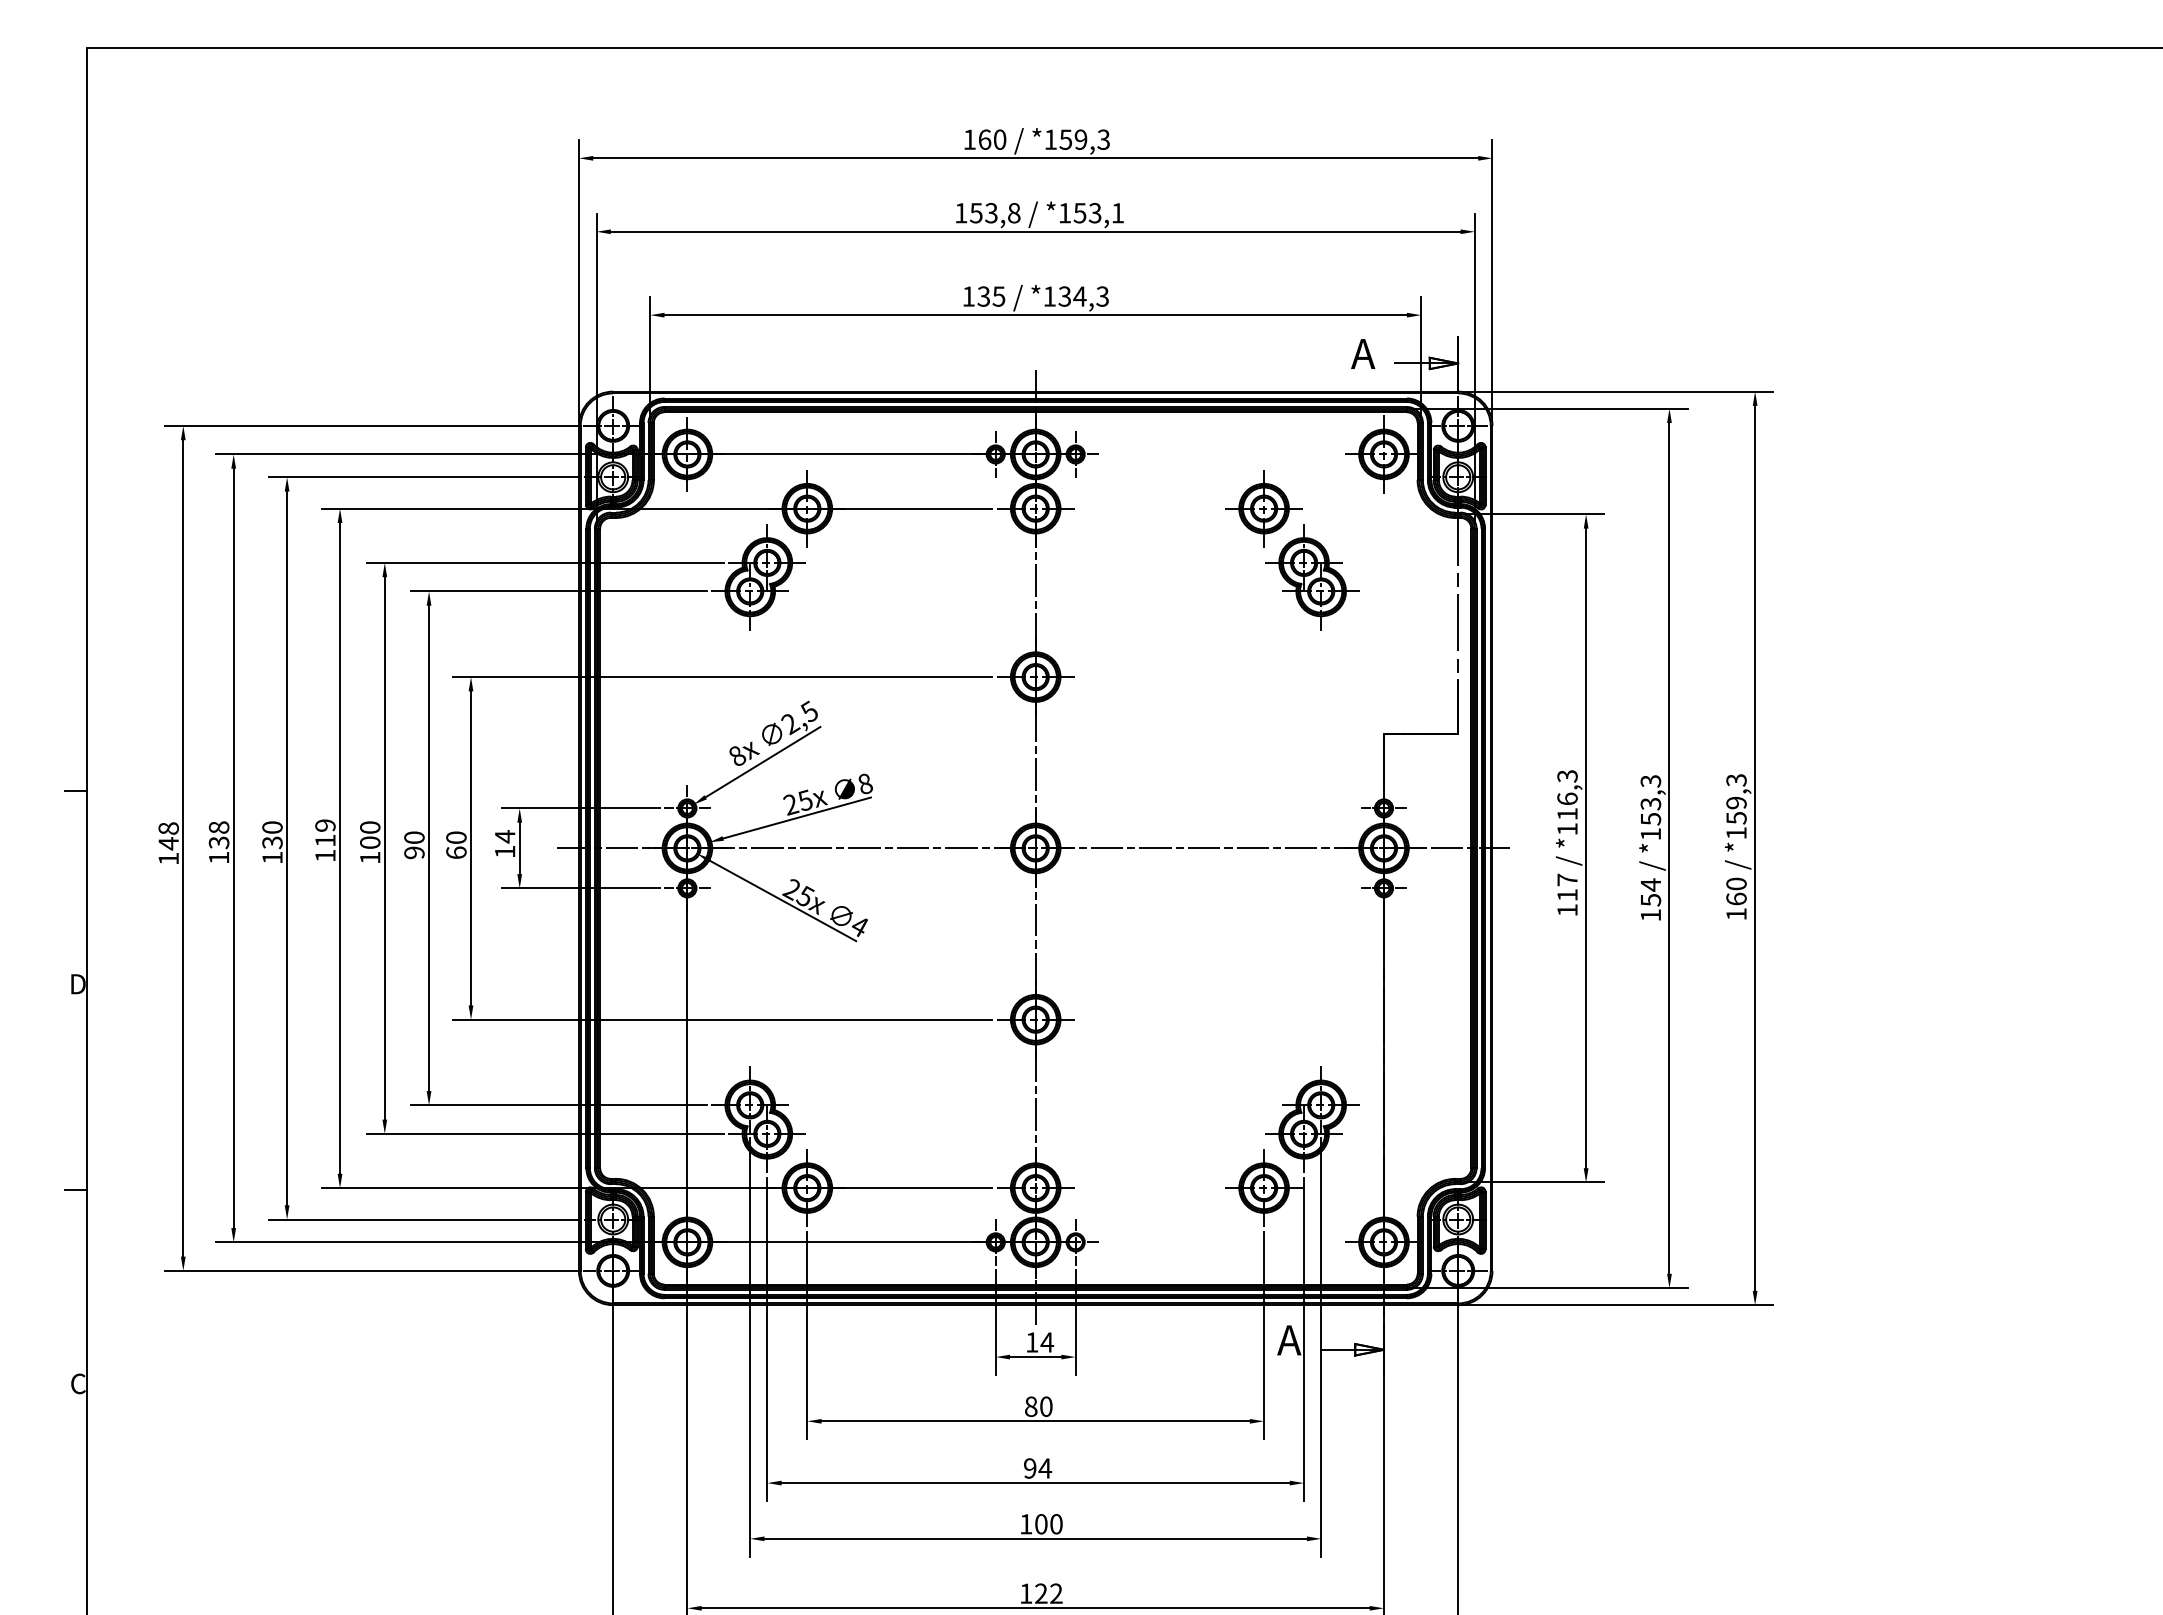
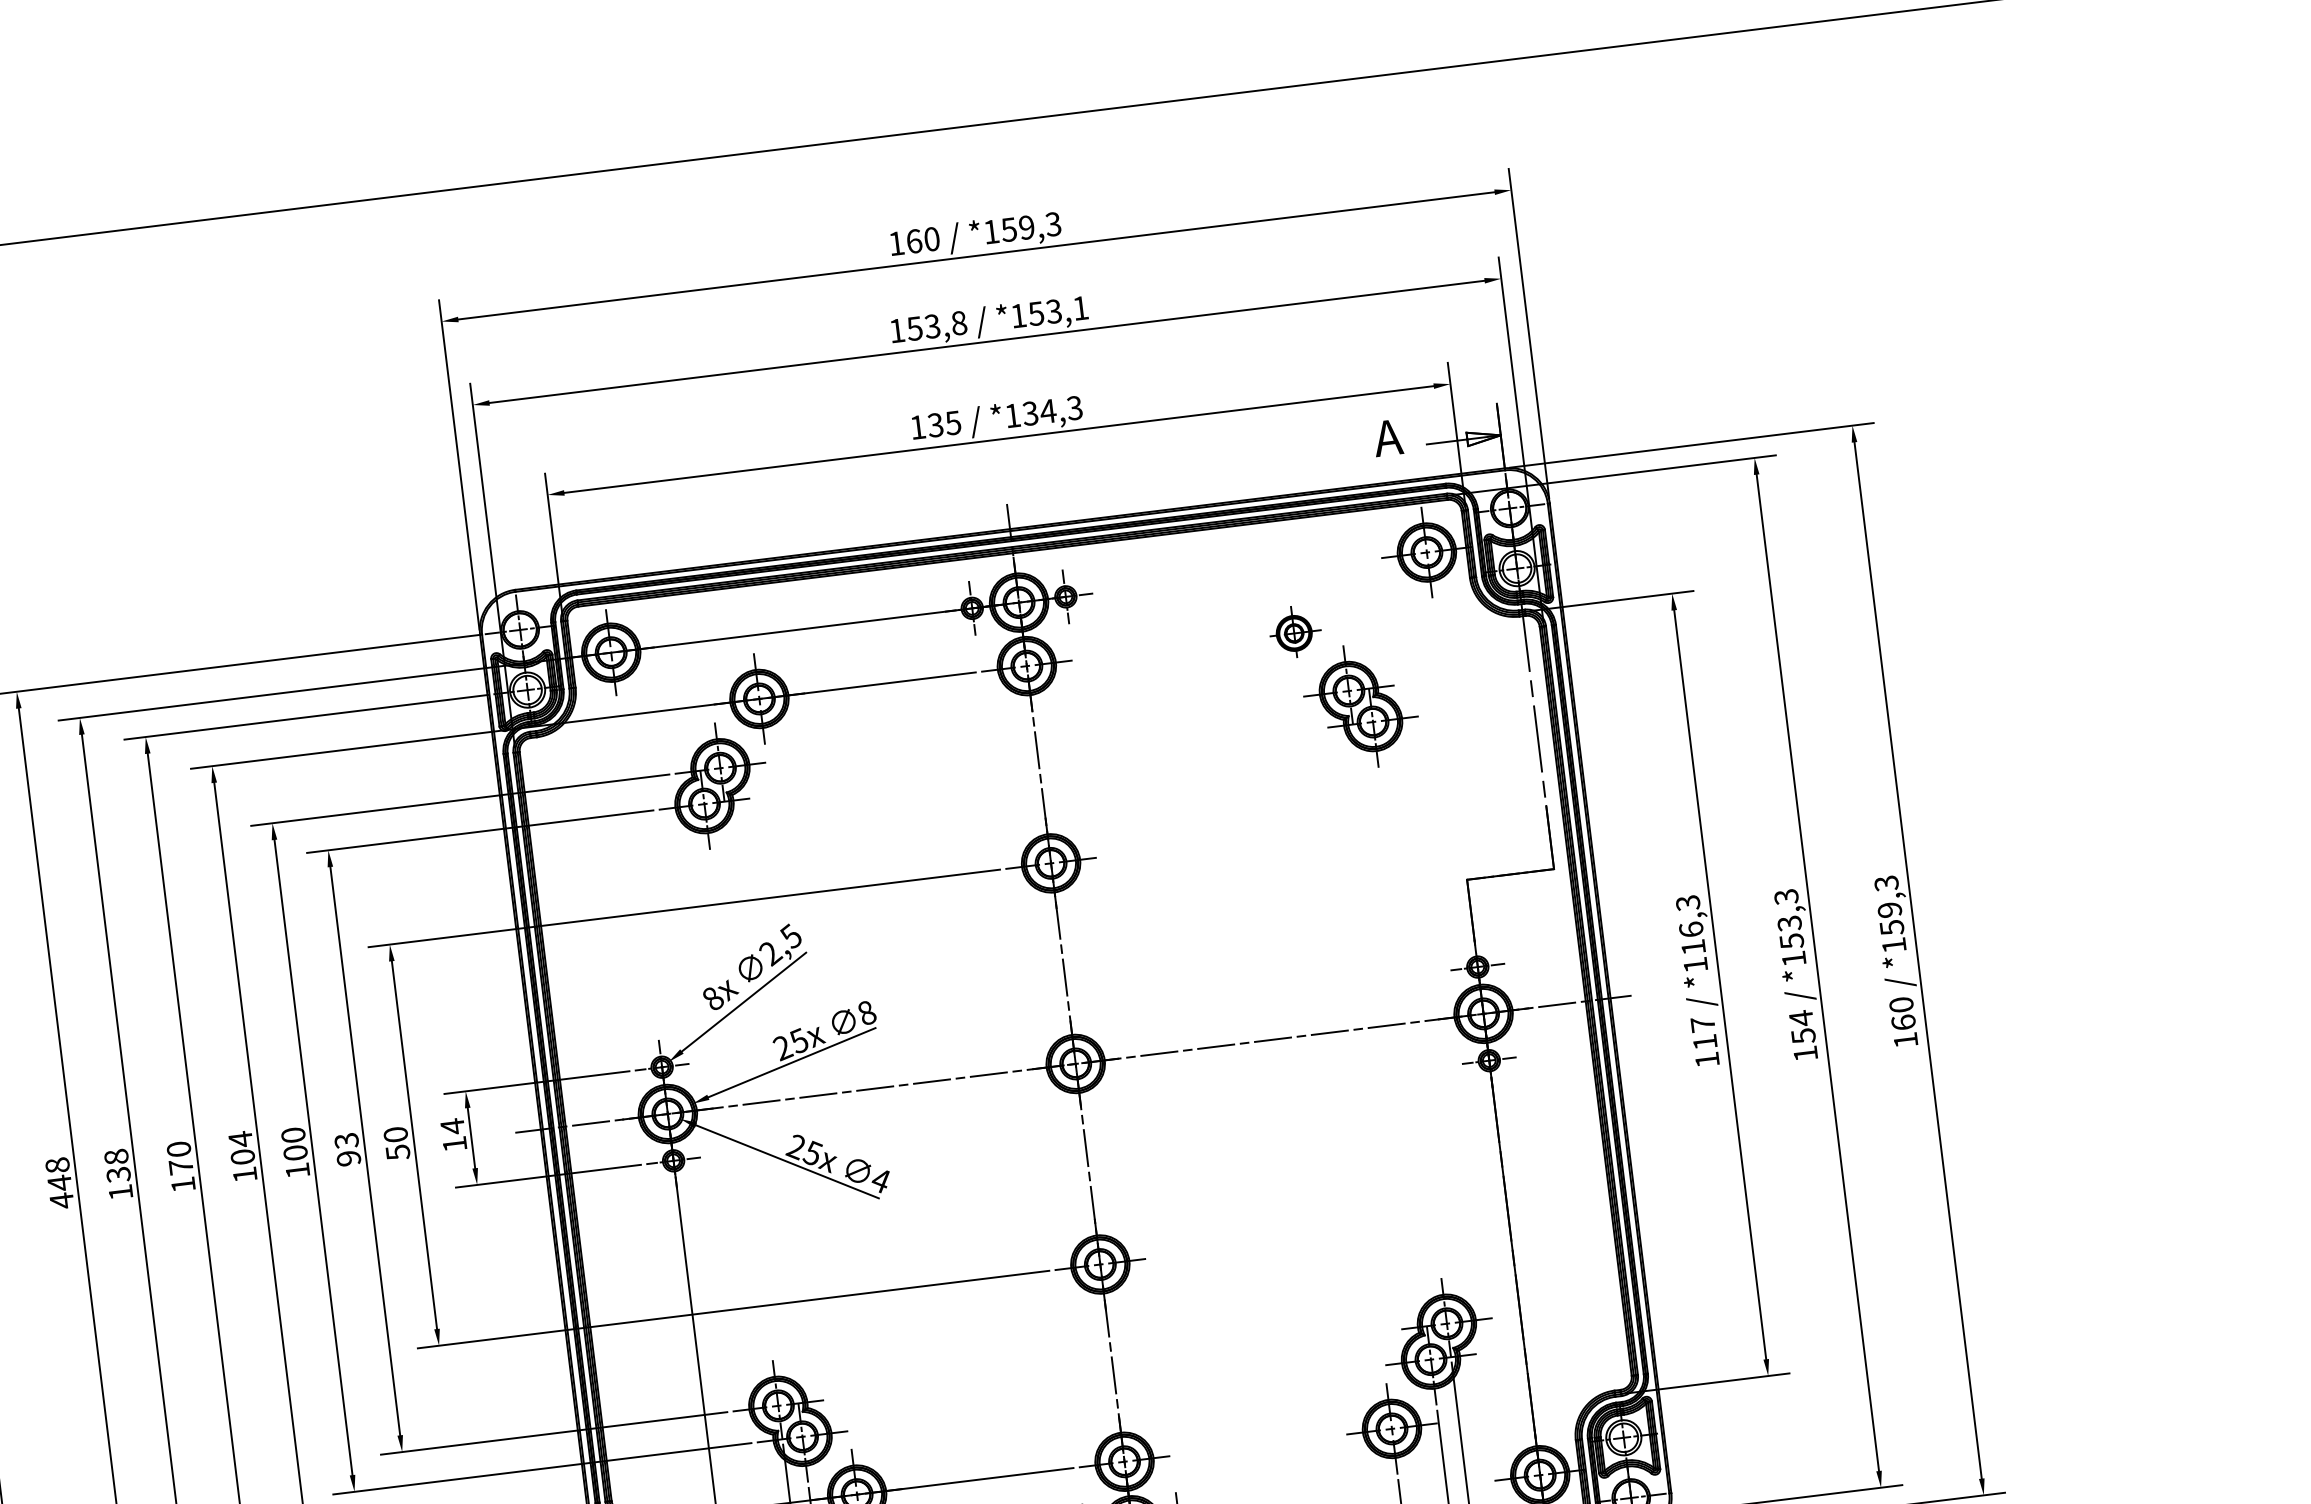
part: (1263, 508) -> (1293, 633), size x0.6
text: (325, 832) -> (241, 1147), 119 -> 104
text: (414, 837) -> (346, 1140), 90 -> 93
text: (272, 842) -> (181, 1166), 130 -> 170
text: (456, 852) -> (398, 1152), 60 -> 50
text: (168, 858) -> (61, 1200), 148 -> 448

